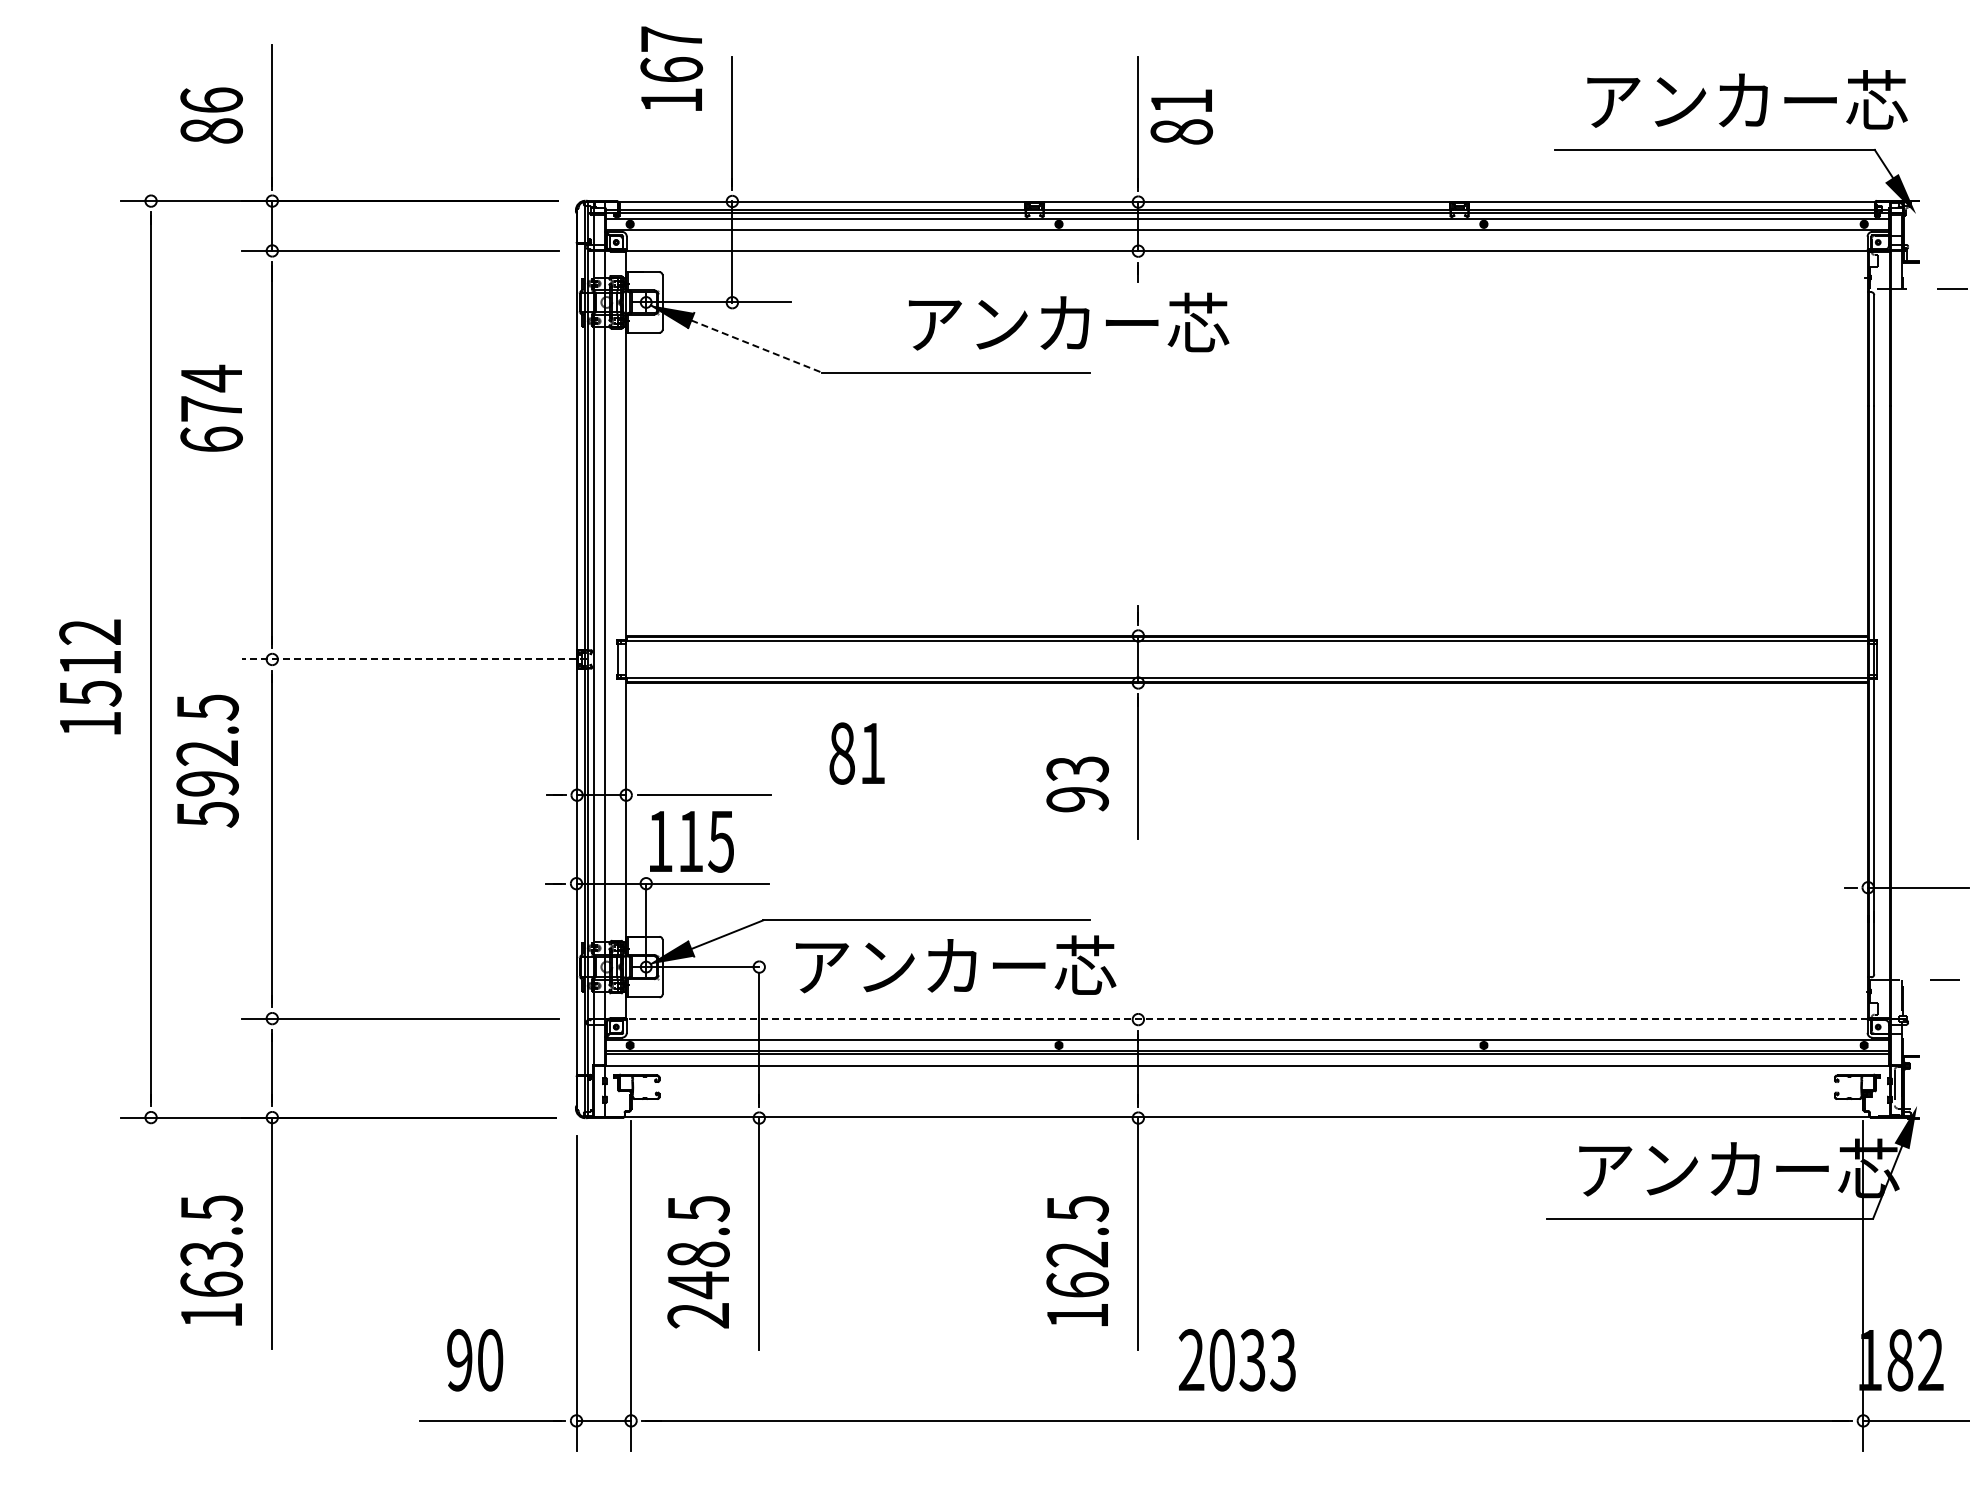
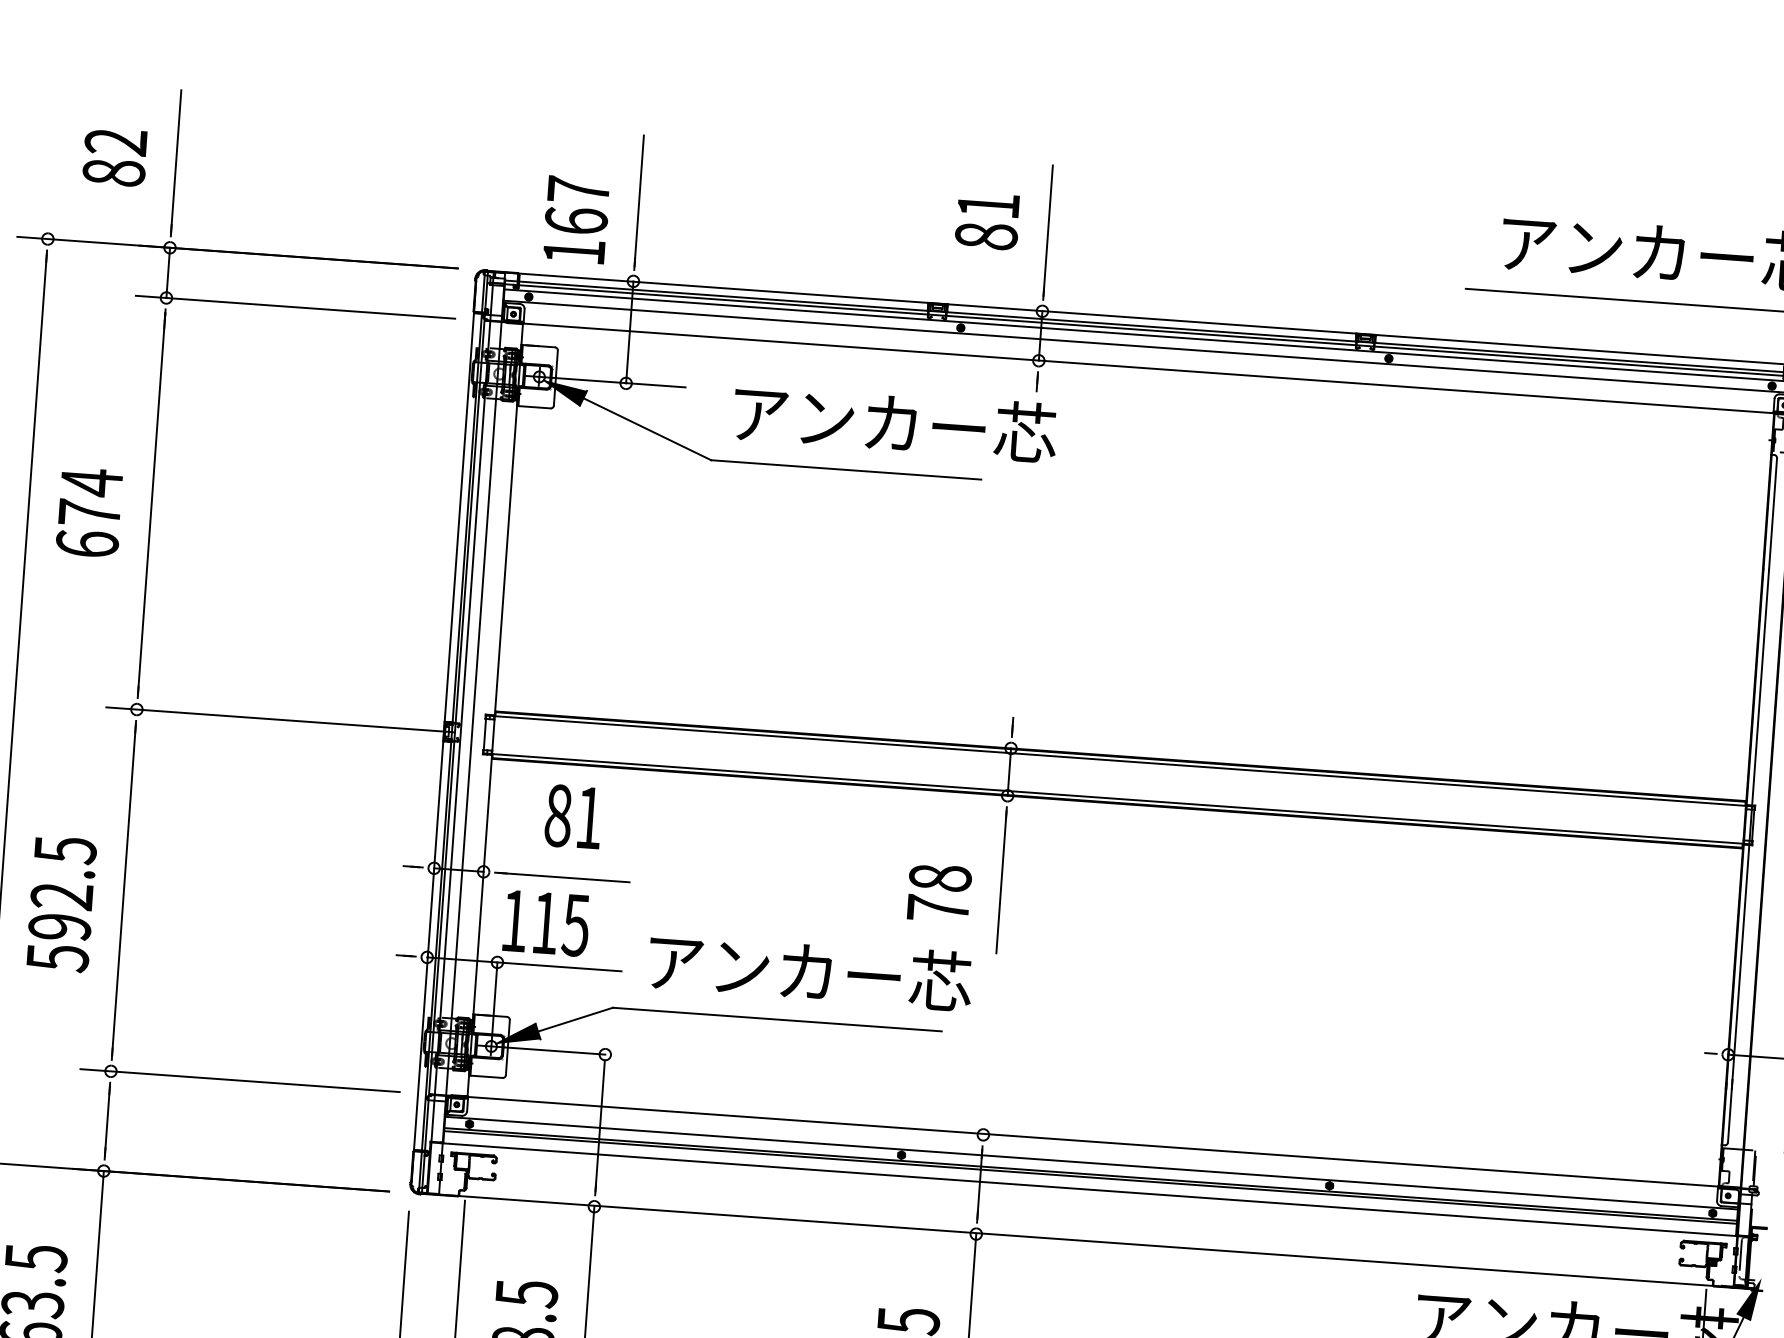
text: (671, 68) -> (576, 219), moved
text: (211, 100) -> (116, 142), 86 -> 82
text: (1181, 116) -> (987, 220), moved
text: (1069, 322) -> (895, 422), moved
line: (757, 346) -> (648, 429), dashed -> solid
text: (211, 407) -> (89, 511), moved
line: (414, 659) -> (280, 719), dashed -> solid
text: (856, 753) -> (572, 816), moved
text: (207, 760) -> (61, 903), moved
text: (1077, 784) -> (939, 893), 93 -> 78
text: (956, 964) -> (811, 970), moved
line: (1247, 1018) -> (1093, 1141), dashed -> solid

